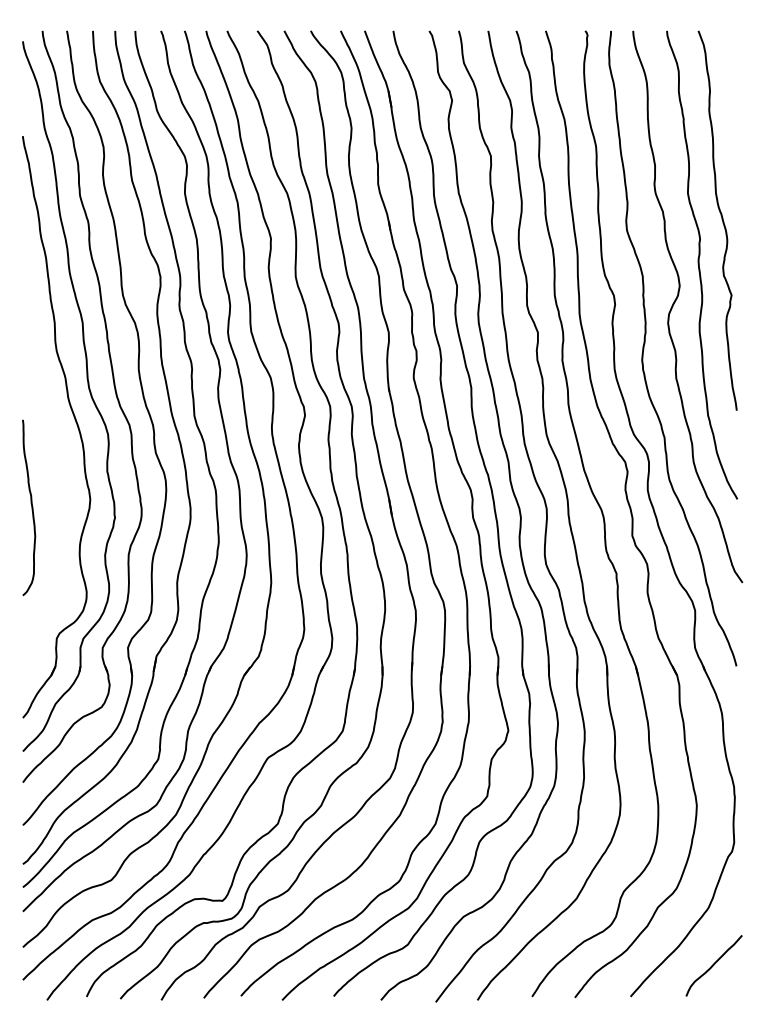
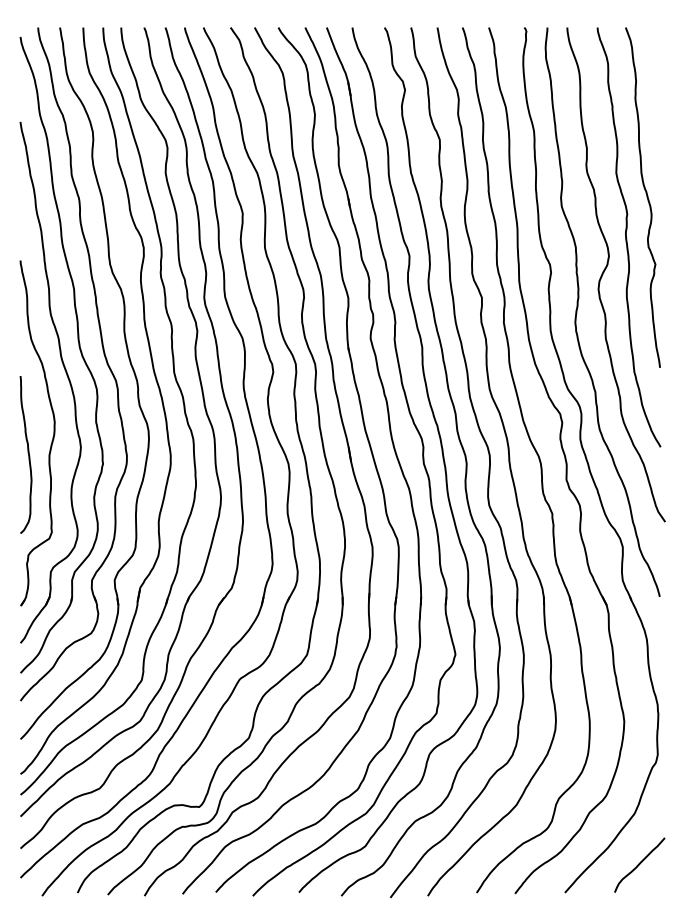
part: (58, 488) -> (52, 437), added

